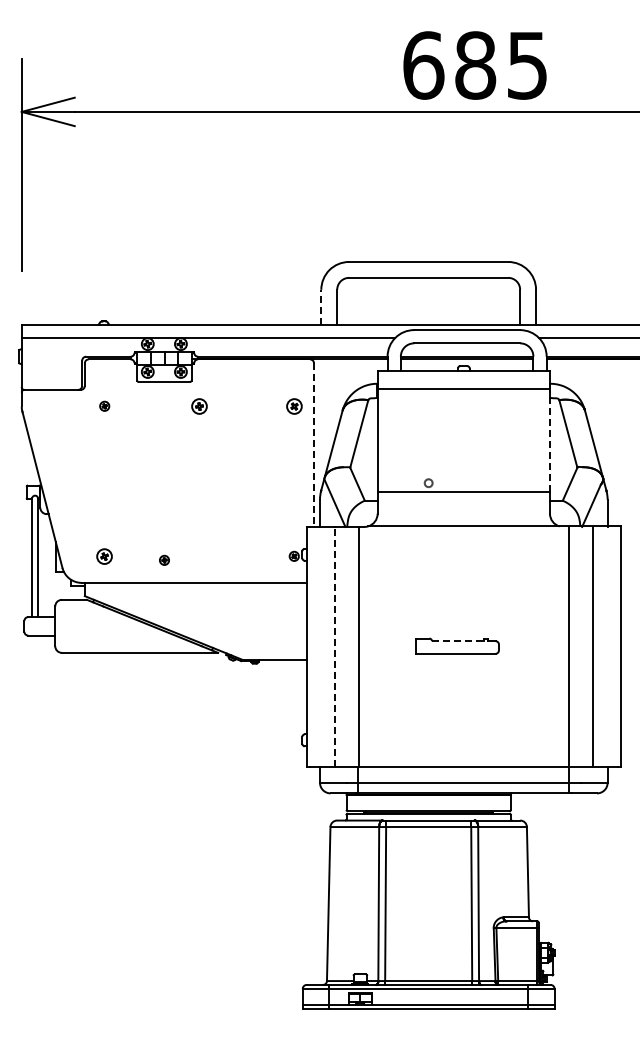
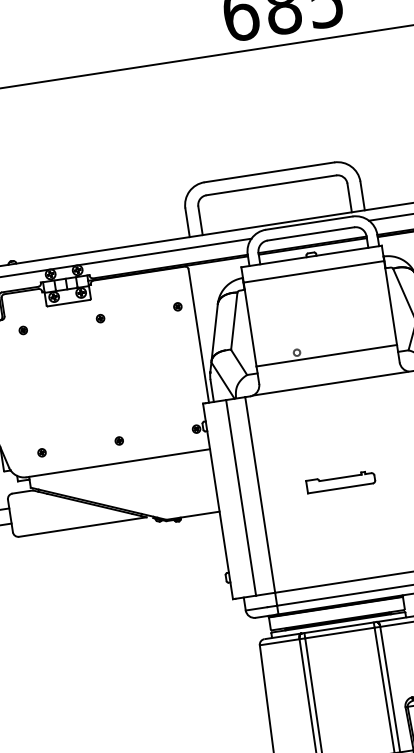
line: (321, 307) -> (187, 222), dashed -> solid
part: (199, 405) -> (100, 317), size x0.62
part: (293, 405) -> (177, 306), size x0.62
line: (549, 440) -> (390, 302), dashed -> solid
line: (314, 445) -> (199, 336), dashed -> solid
part: (104, 555) -> (41, 452), size x0.62
part: (164, 559) -> (119, 440), moved
line: (457, 641) -> (340, 478), dashed -> solid
line: (335, 646) -> (241, 497), dashed -> solid

